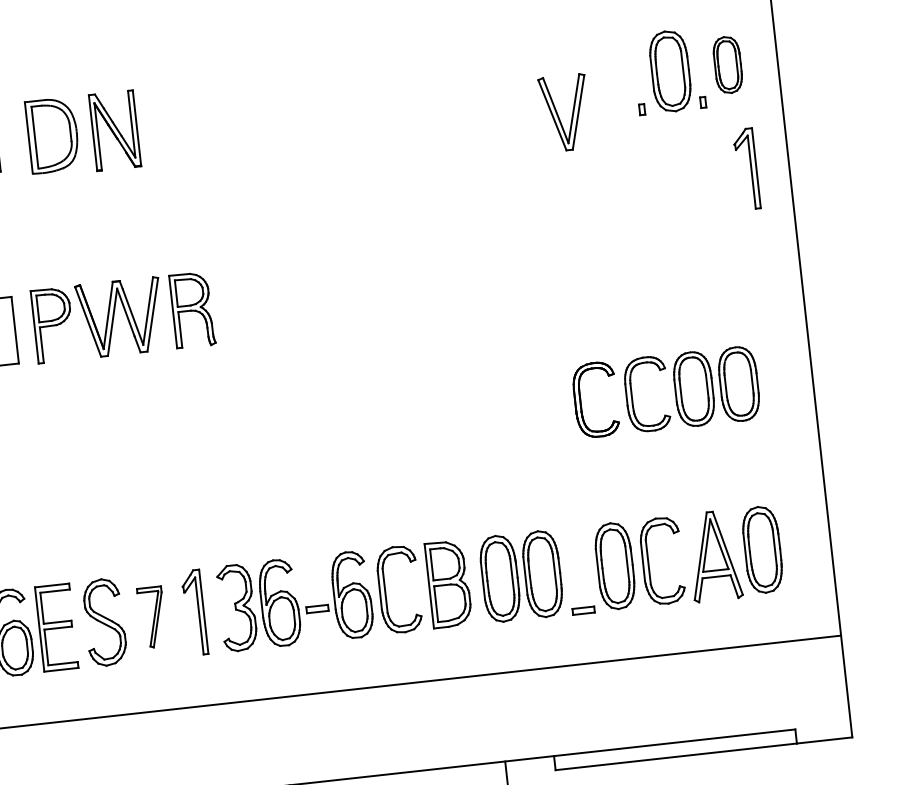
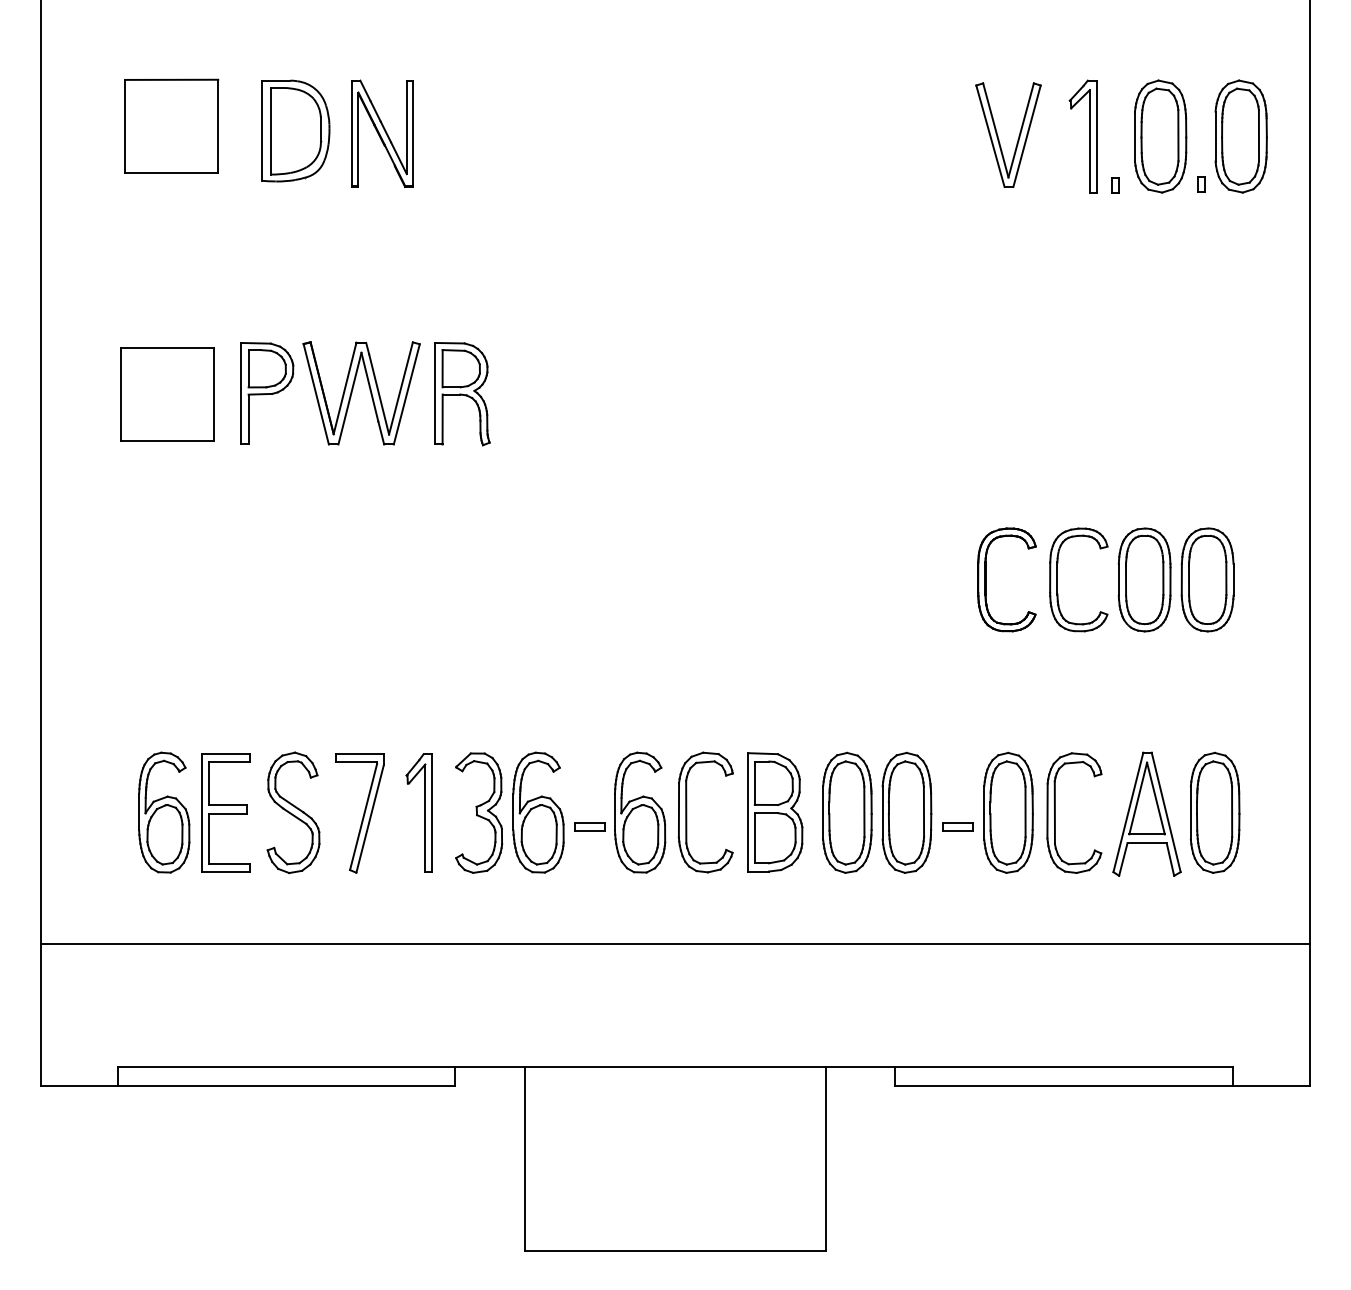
part: (727, 65) -> (1240, 136), size x1.43
part: (558, 114) -> (998, 135), moved
part: (751, 168) -> (1089, 136), moved
part: (583, 610) -> (957, 826), moved
part: (152, 617) -> (359, 813), size x1.43

